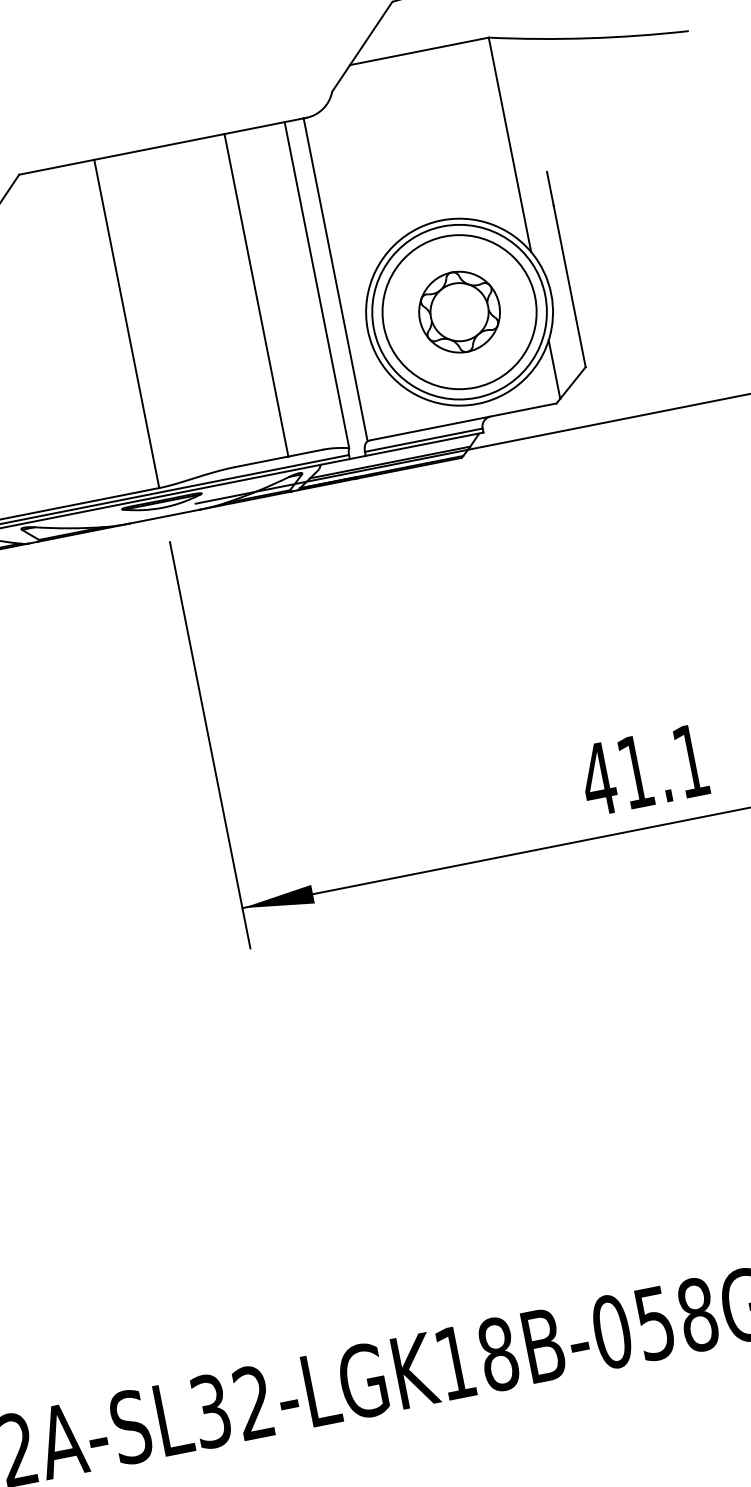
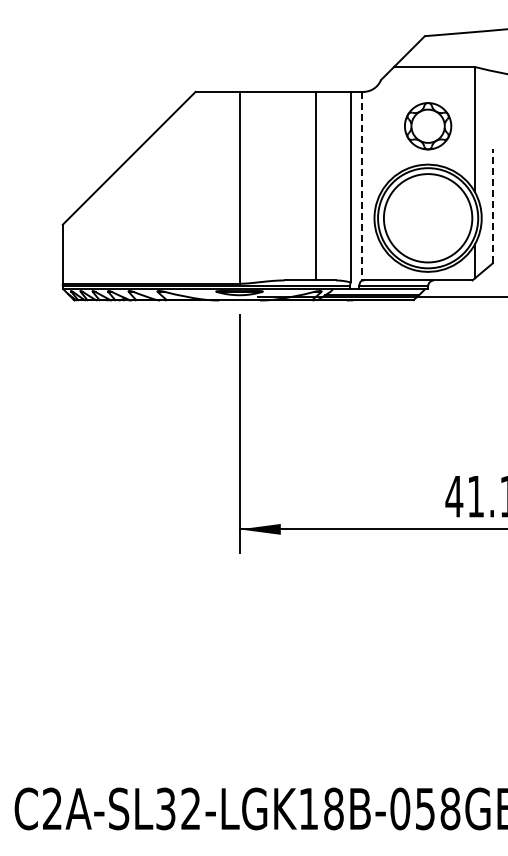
line: (565, 268) -> (492, 205), solid -> dashed
line: (334, 280) -> (361, 186), solid -> dashed
part: (460, 312) -> (428, 126), moved

